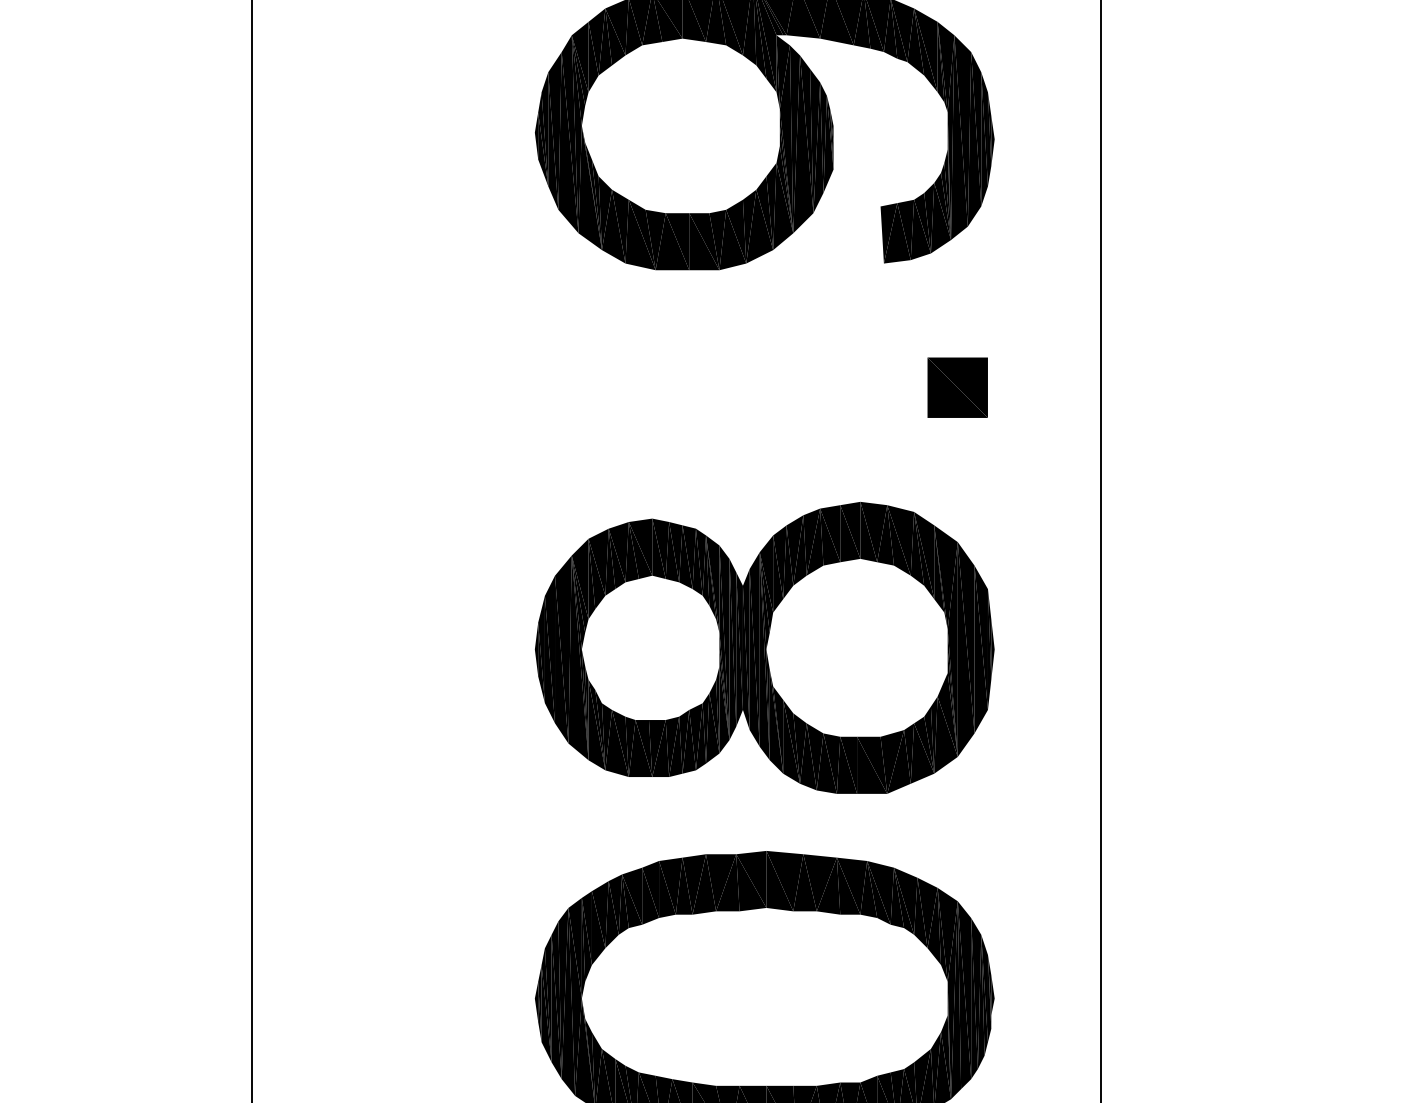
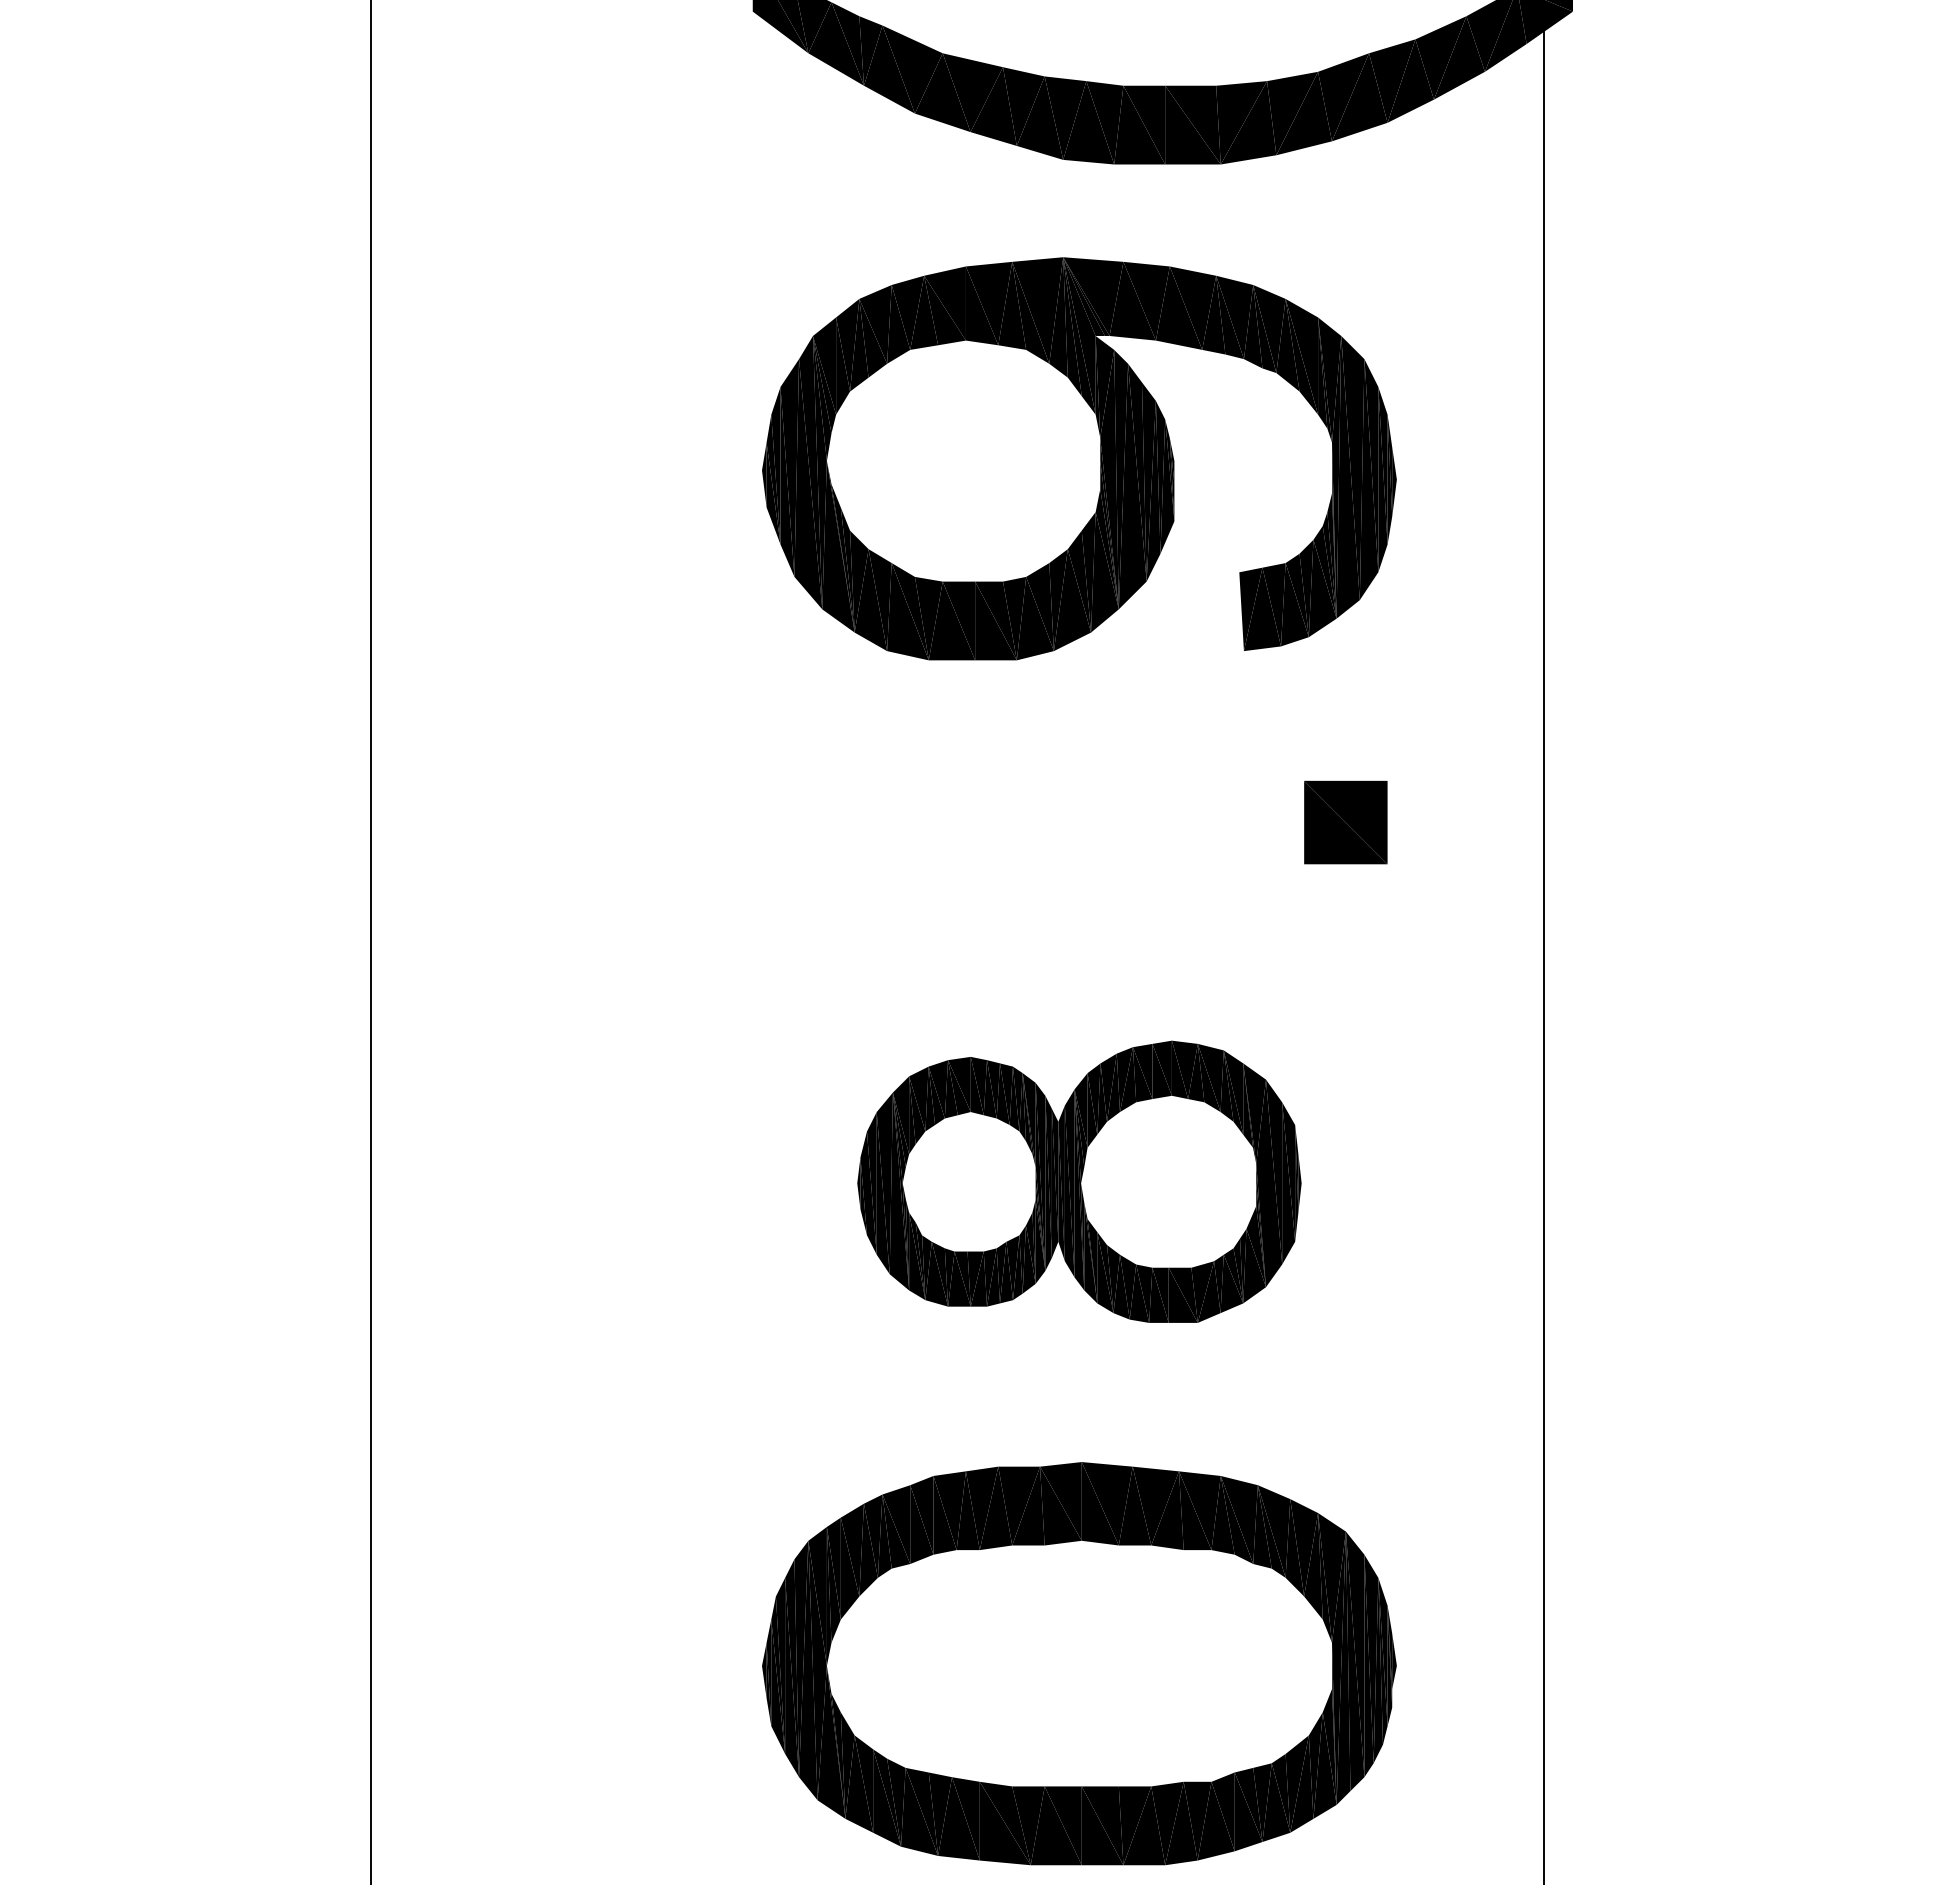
part: (764, 647) -> (1079, 1181), size x0.7

